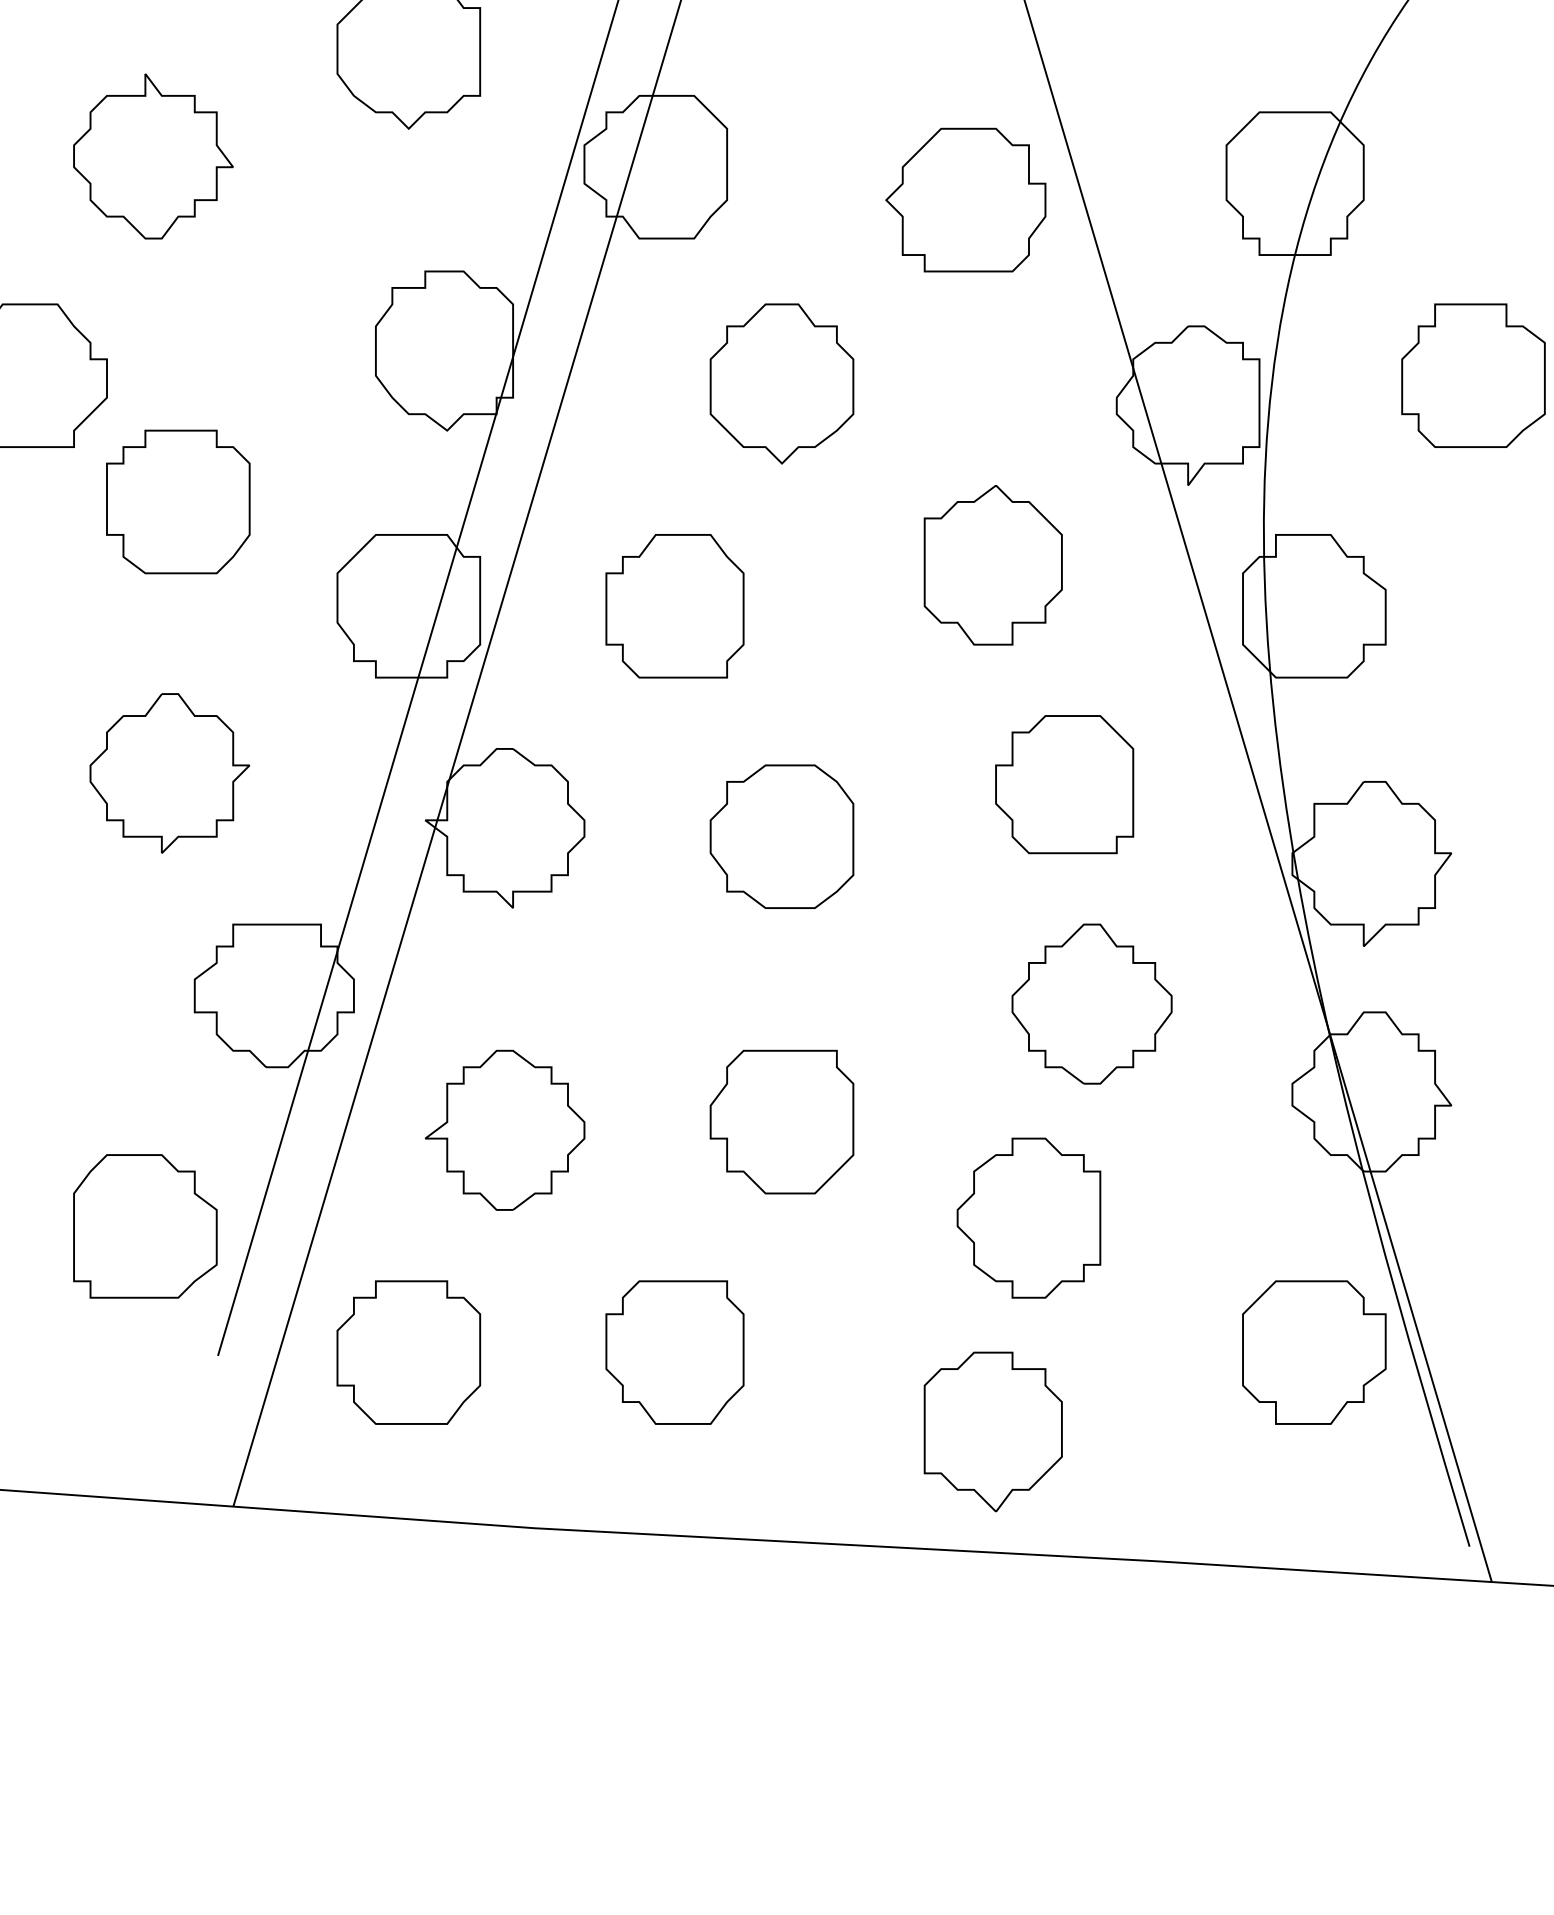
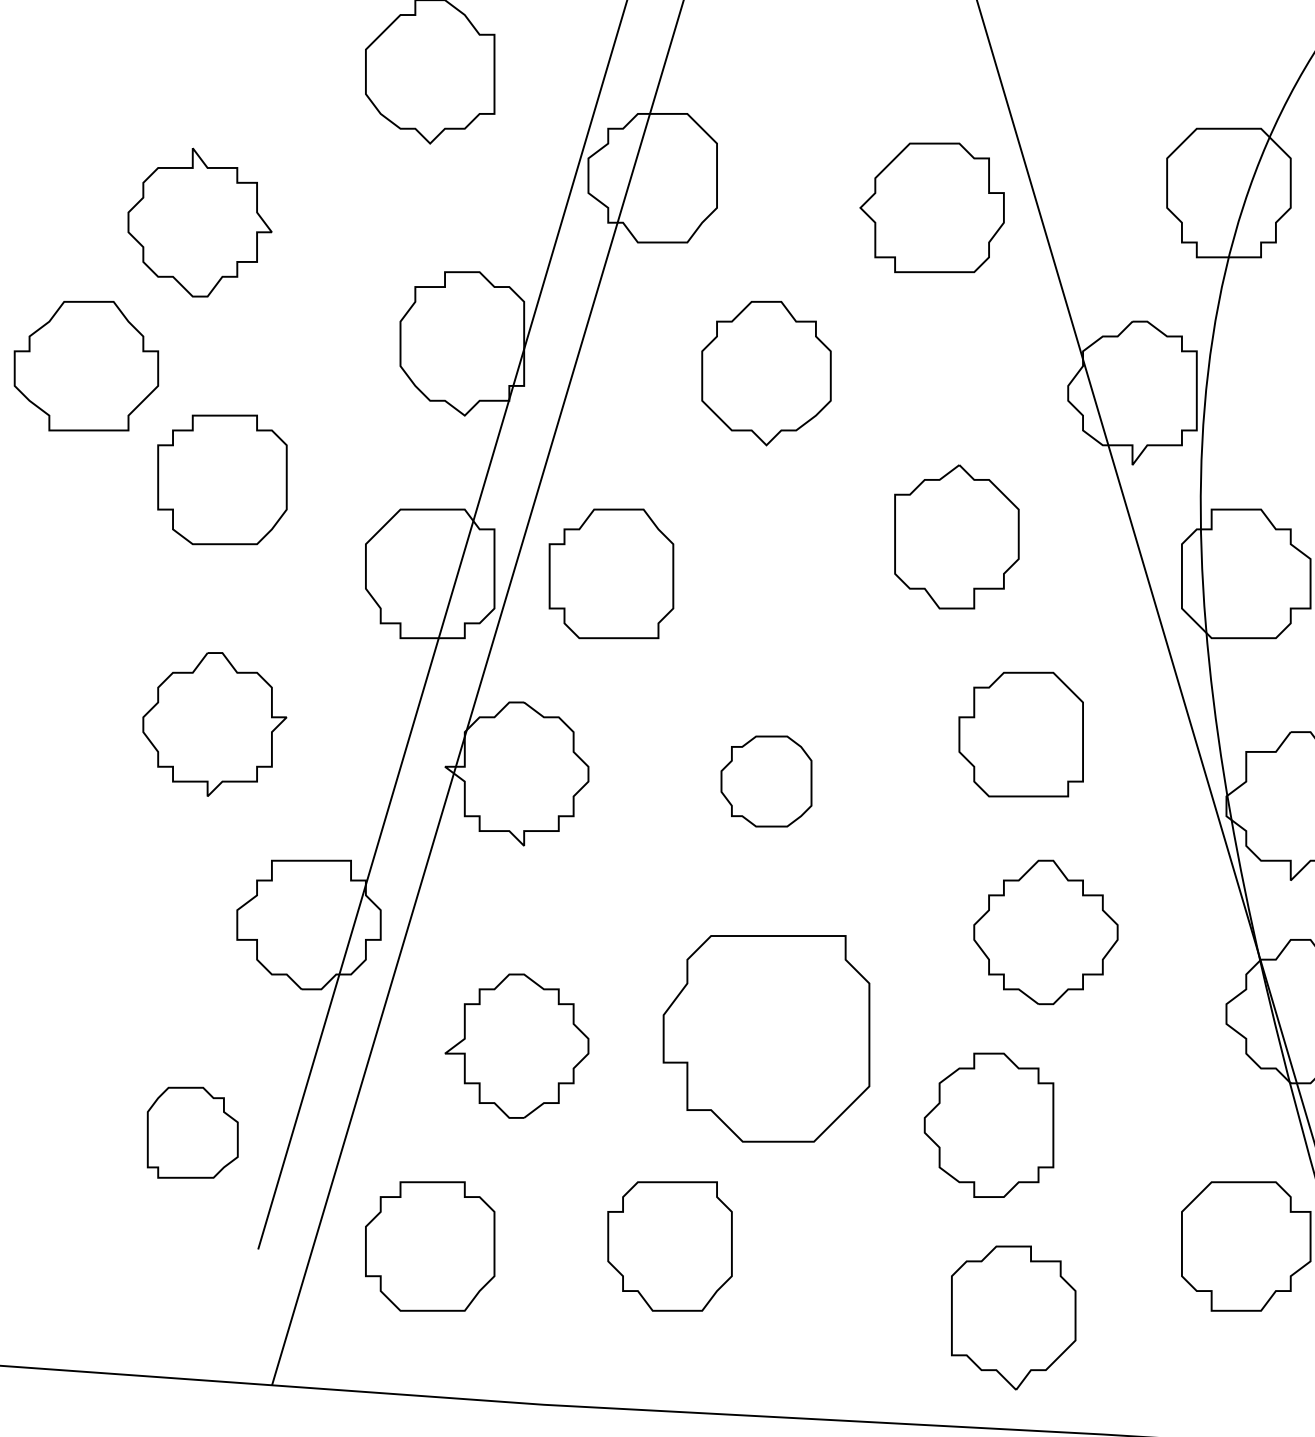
part: (153, 156) -> (200, 222), moved
part: (674, 606) -> (611, 574), moved
part: (781, 836) -> (766, 781), size x0.7
part: (781, 1121) -> (766, 1038), size x1.6
part: (145, 1226) -> (192, 1132), size x0.7
part: (992, 1431) -> (1012, 1317), moved

